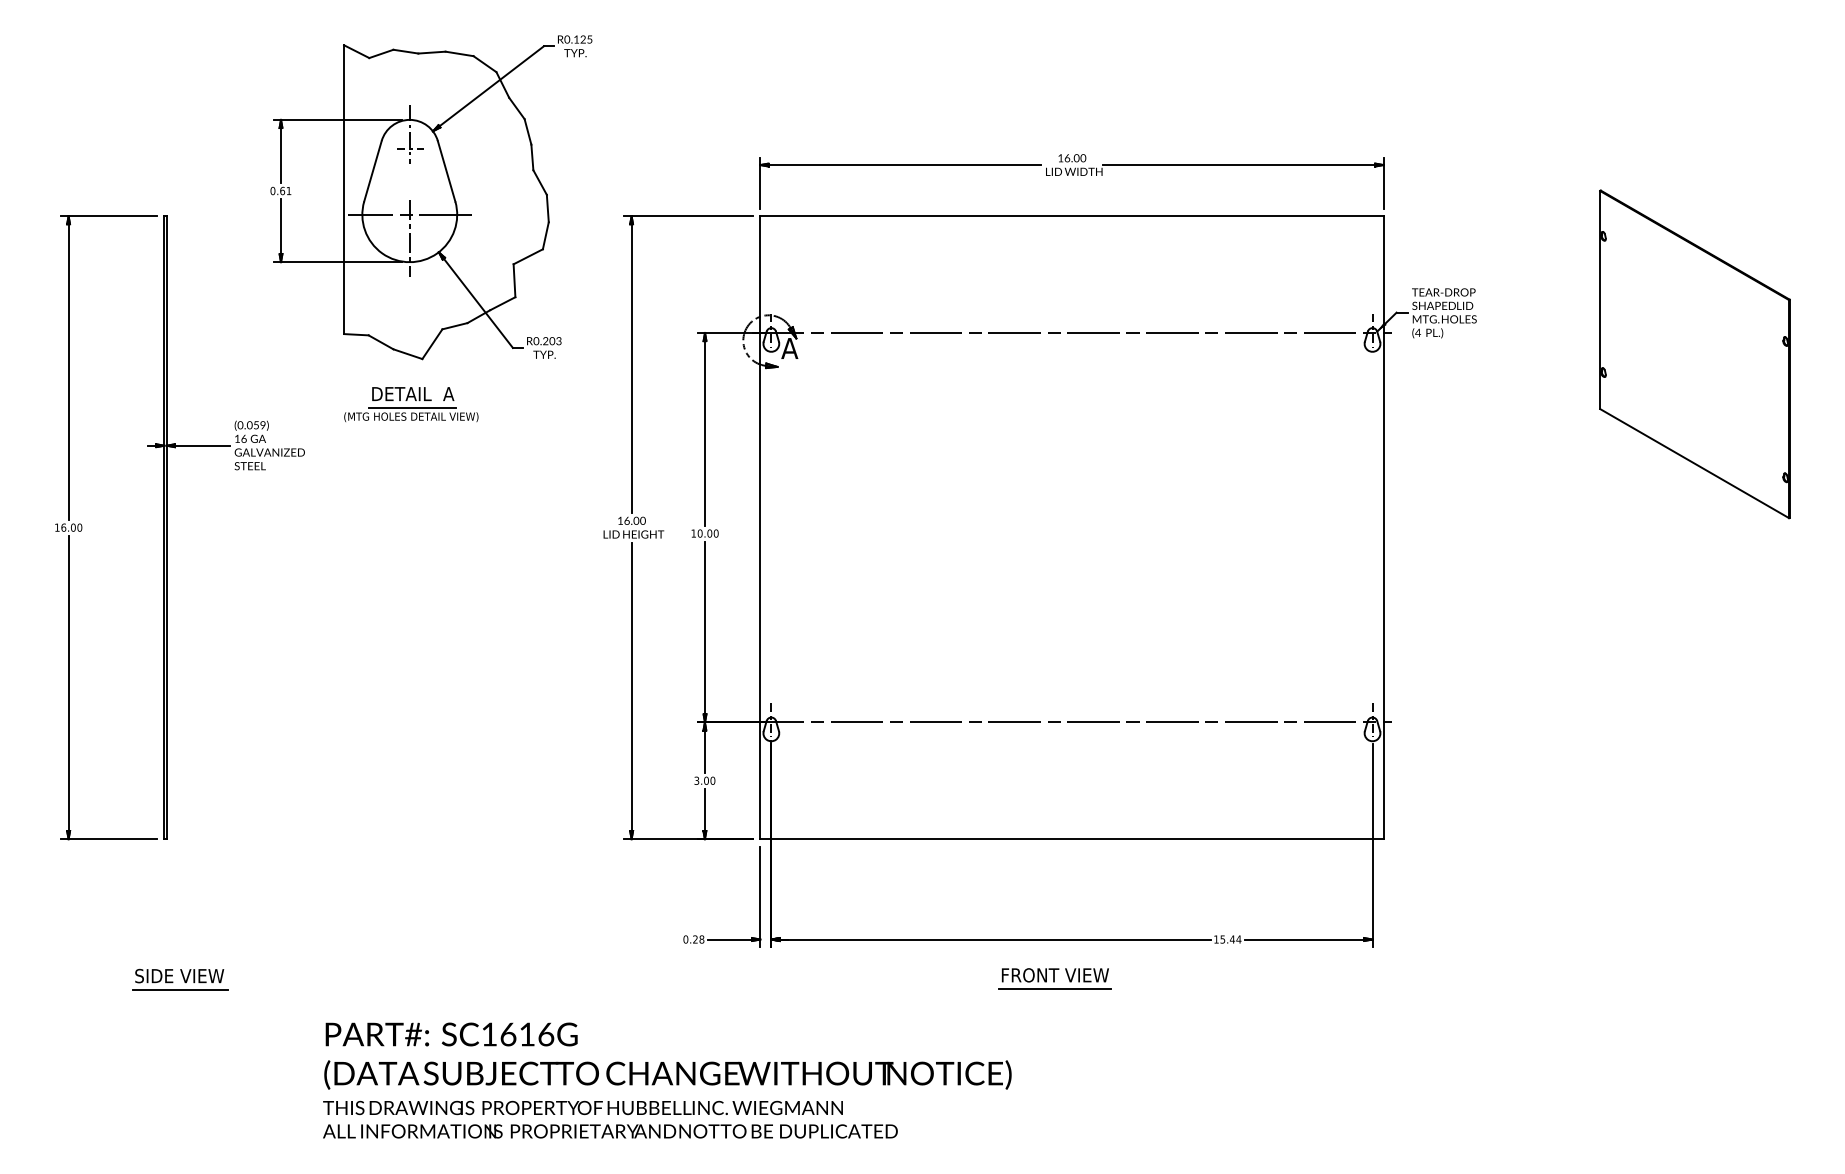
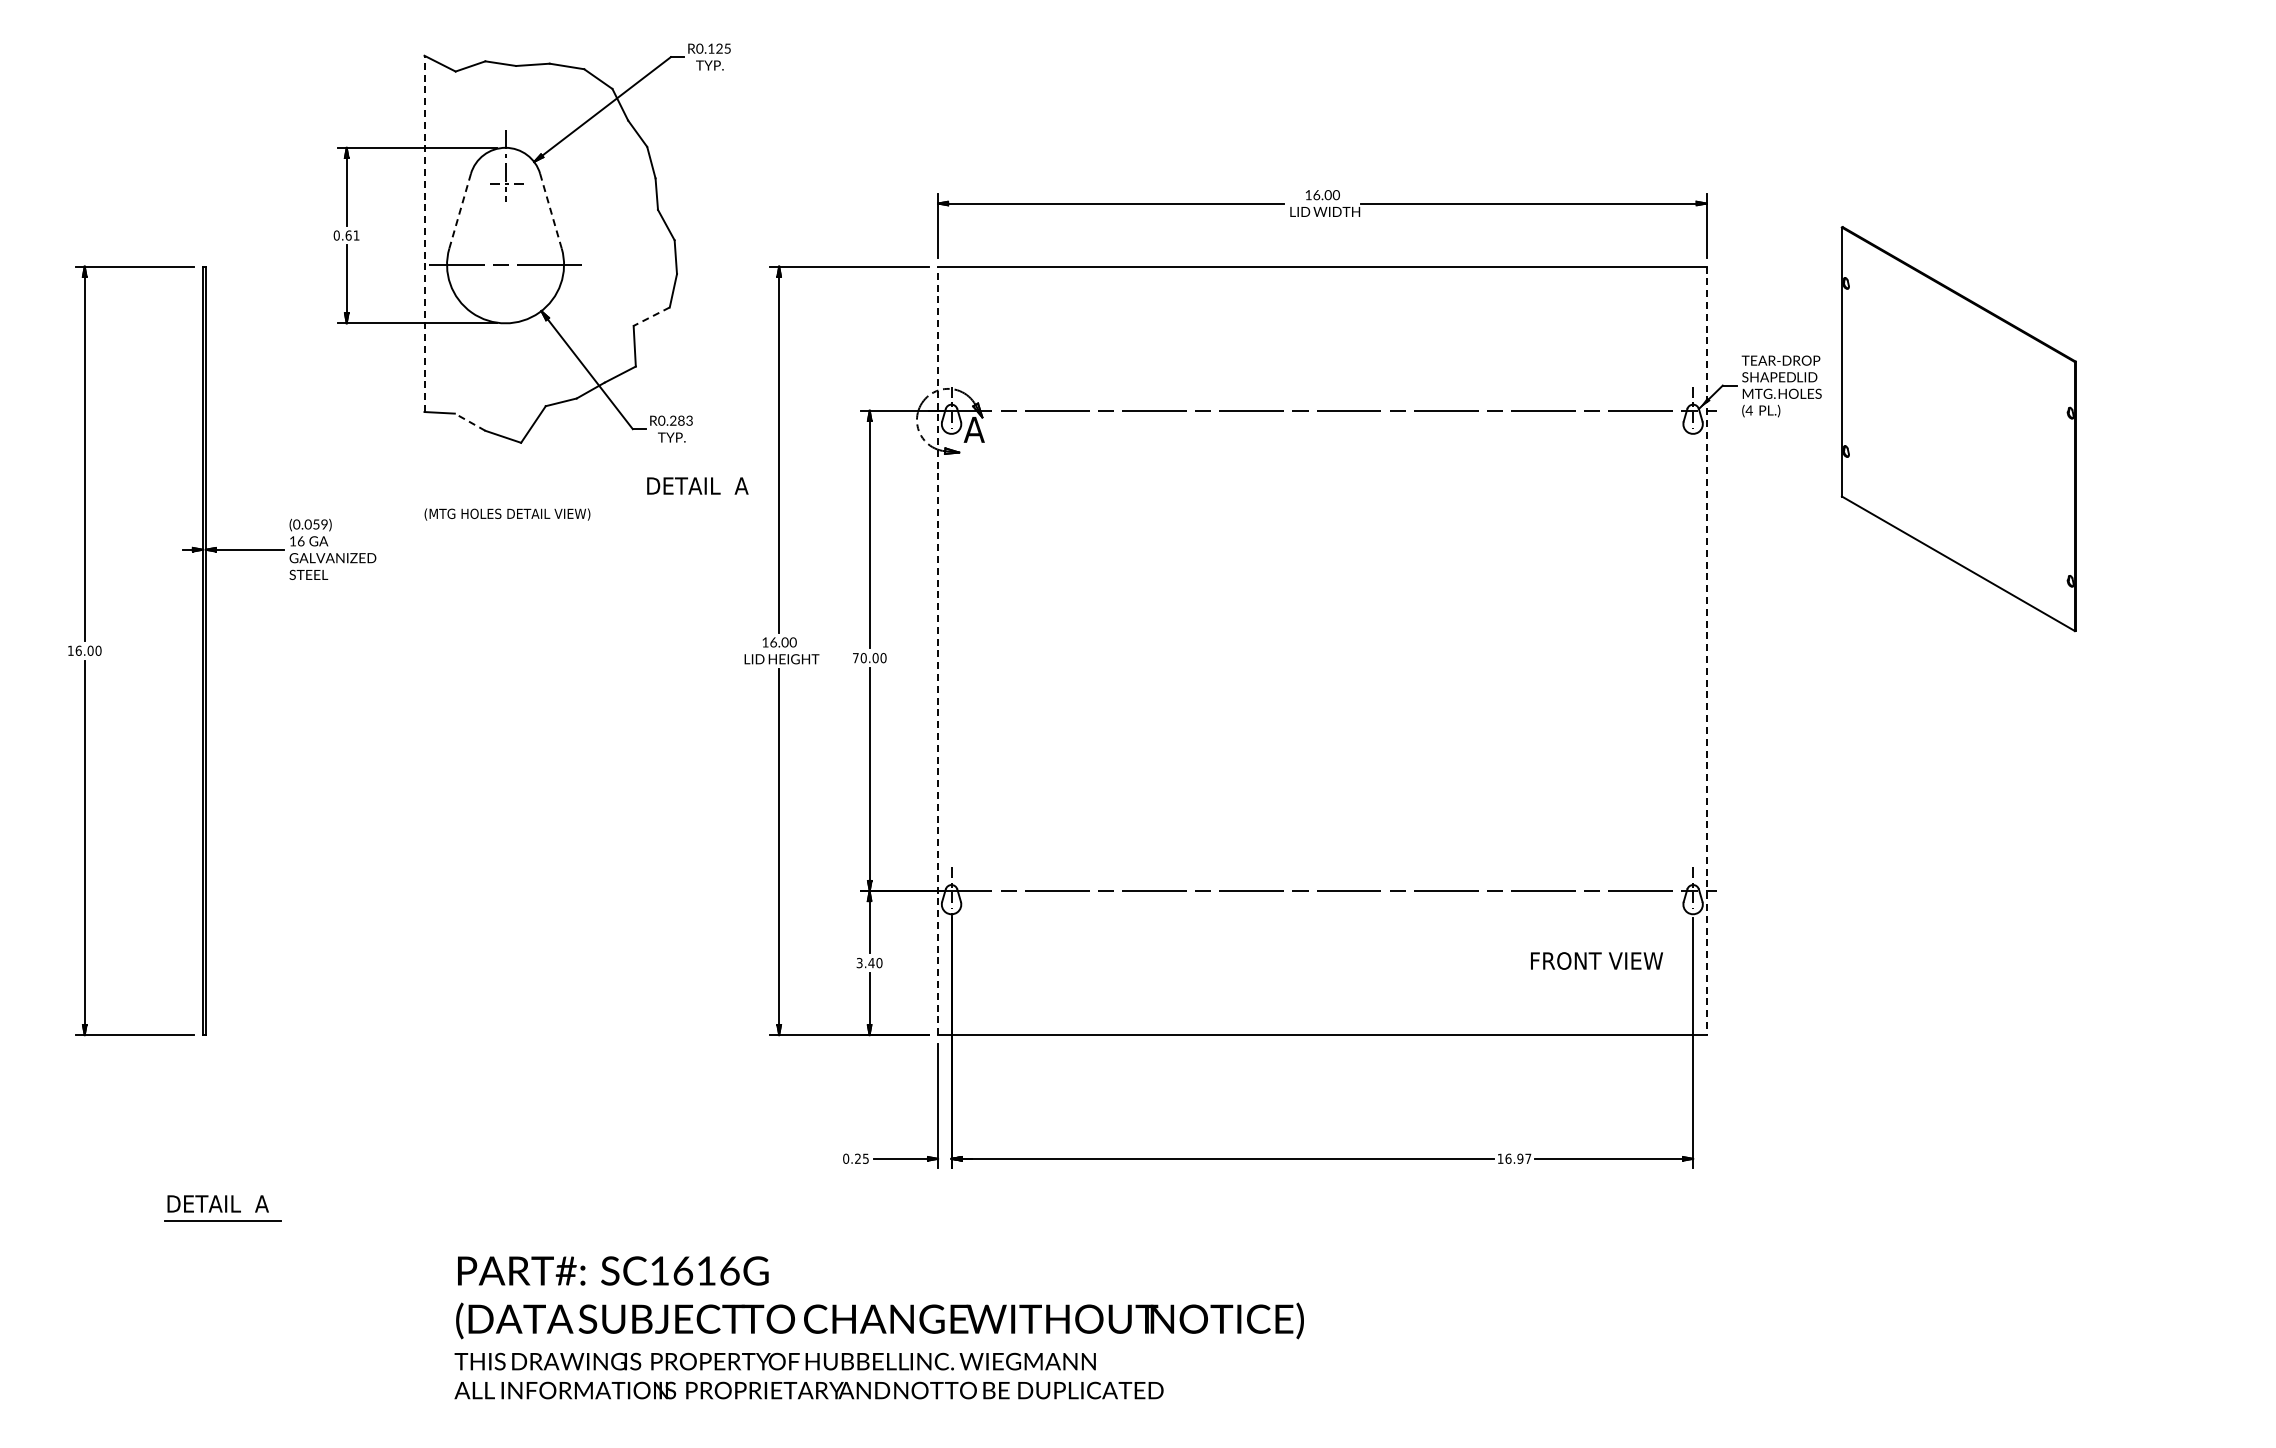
line: (373, 171) -> (460, 211), solid -> dashed
line: (446, 171) -> (550, 211), solid -> dashed
line: (344, 189) -> (424, 233), solid -> dashed
line: (409, 237) -> (505, 293), removed
line: (528, 256) -> (651, 316), solid -> dashed
text: (551, 340) -> (680, 420), R0.203 -> R0.283
line: (381, 342) -> (470, 422), solid -> dashed
part: (1694, 354) -> (1958, 429), moved
text: (412, 393) -> (697, 485), moved
line: (412, 408) -> (509, 503), removed
line: (760, 527) -> (938, 650), solid -> dashed
line: (1383, 528) -> (1706, 651), solid -> dashed
text: (693, 533) -> (855, 658), 10.00 -> 70.00
text: (706, 780) -> (871, 962), 3.00 -> 3.40
text: (701, 939) -> (865, 1158), 0.28 -> 0.25
text: (1230, 939) -> (1518, 1158), 15.44 -> 16.97
text: (1055, 974) -> (1596, 960), moved
text: (179, 975) -> (221, 1203), SIDE VIEW -> DETAIL  A
line: (1055, 989) -> (1301, 1220), removed
text: (666, 1080) -> (878, 1327), moved

